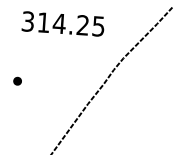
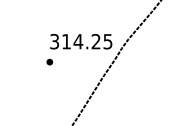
text: (63, 23) -> (81, 41), moved

